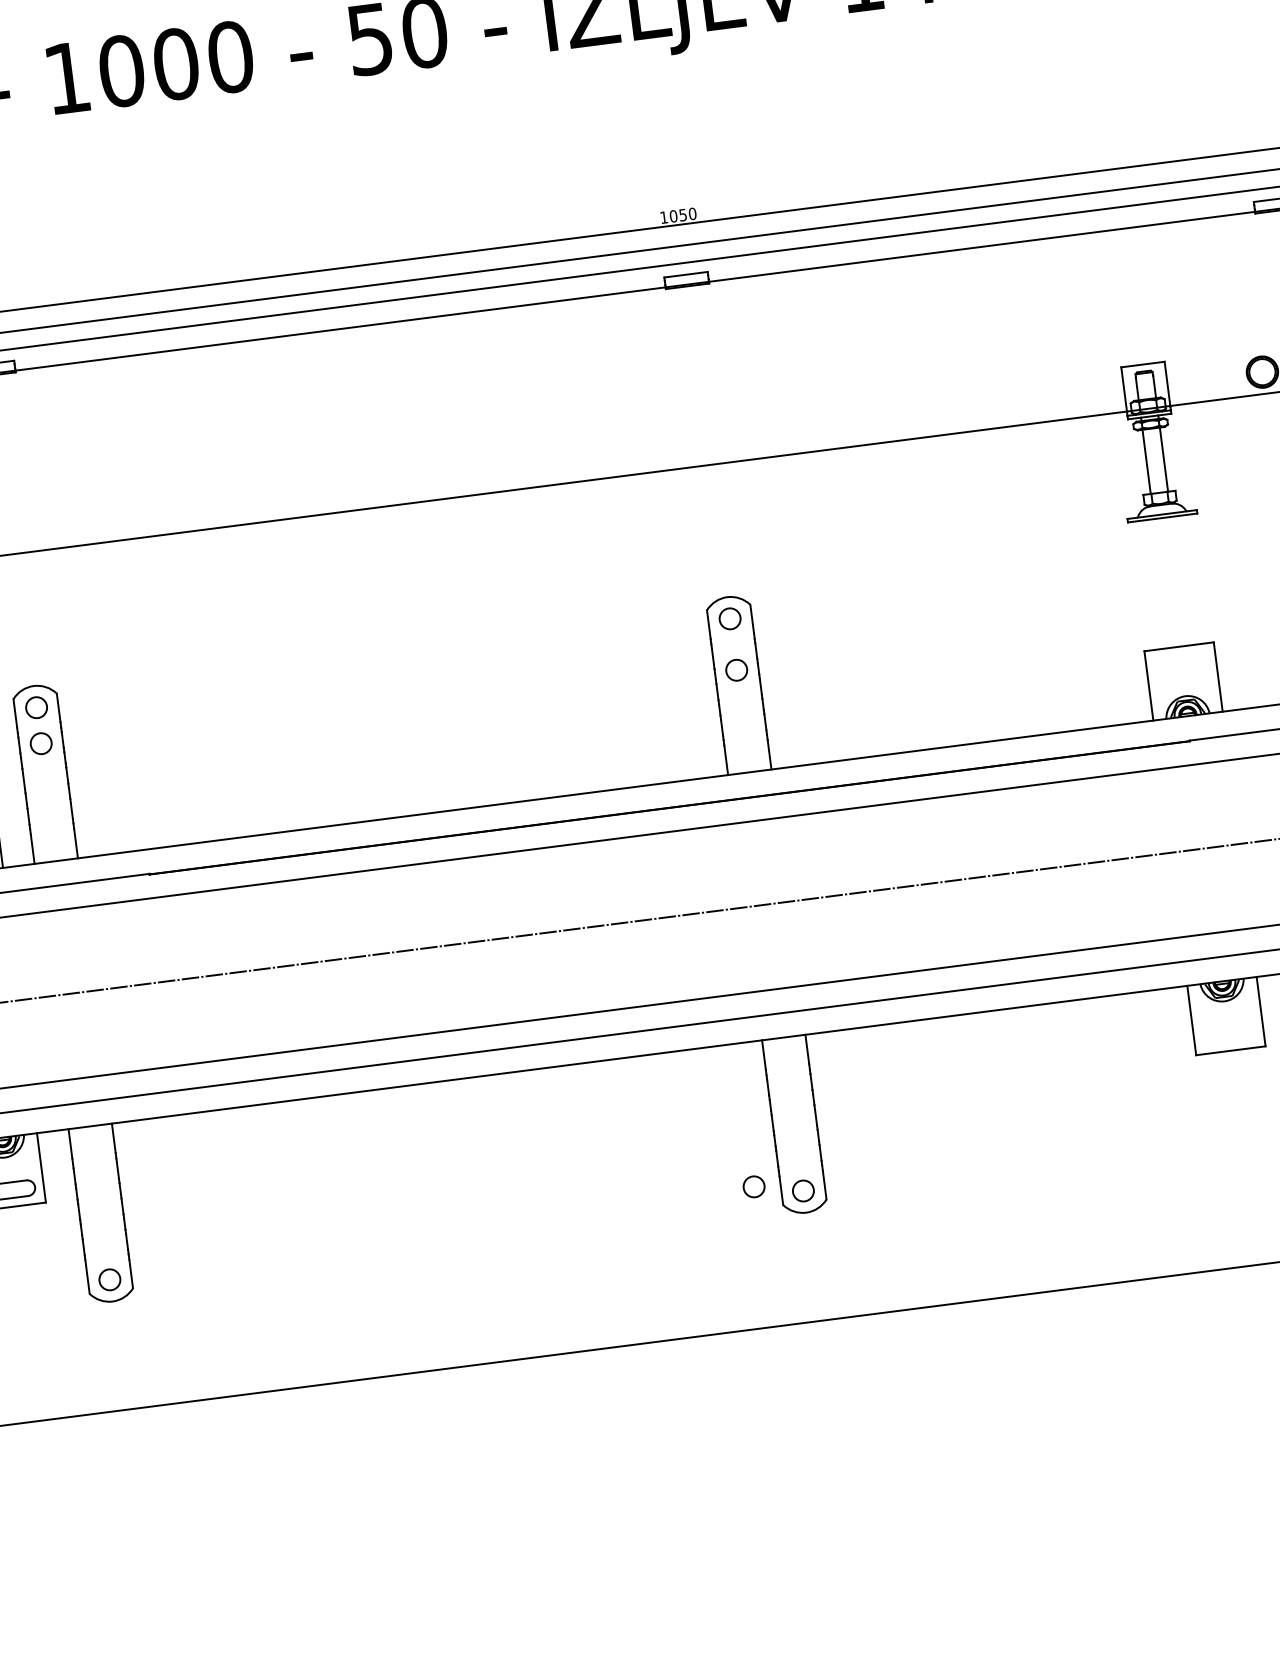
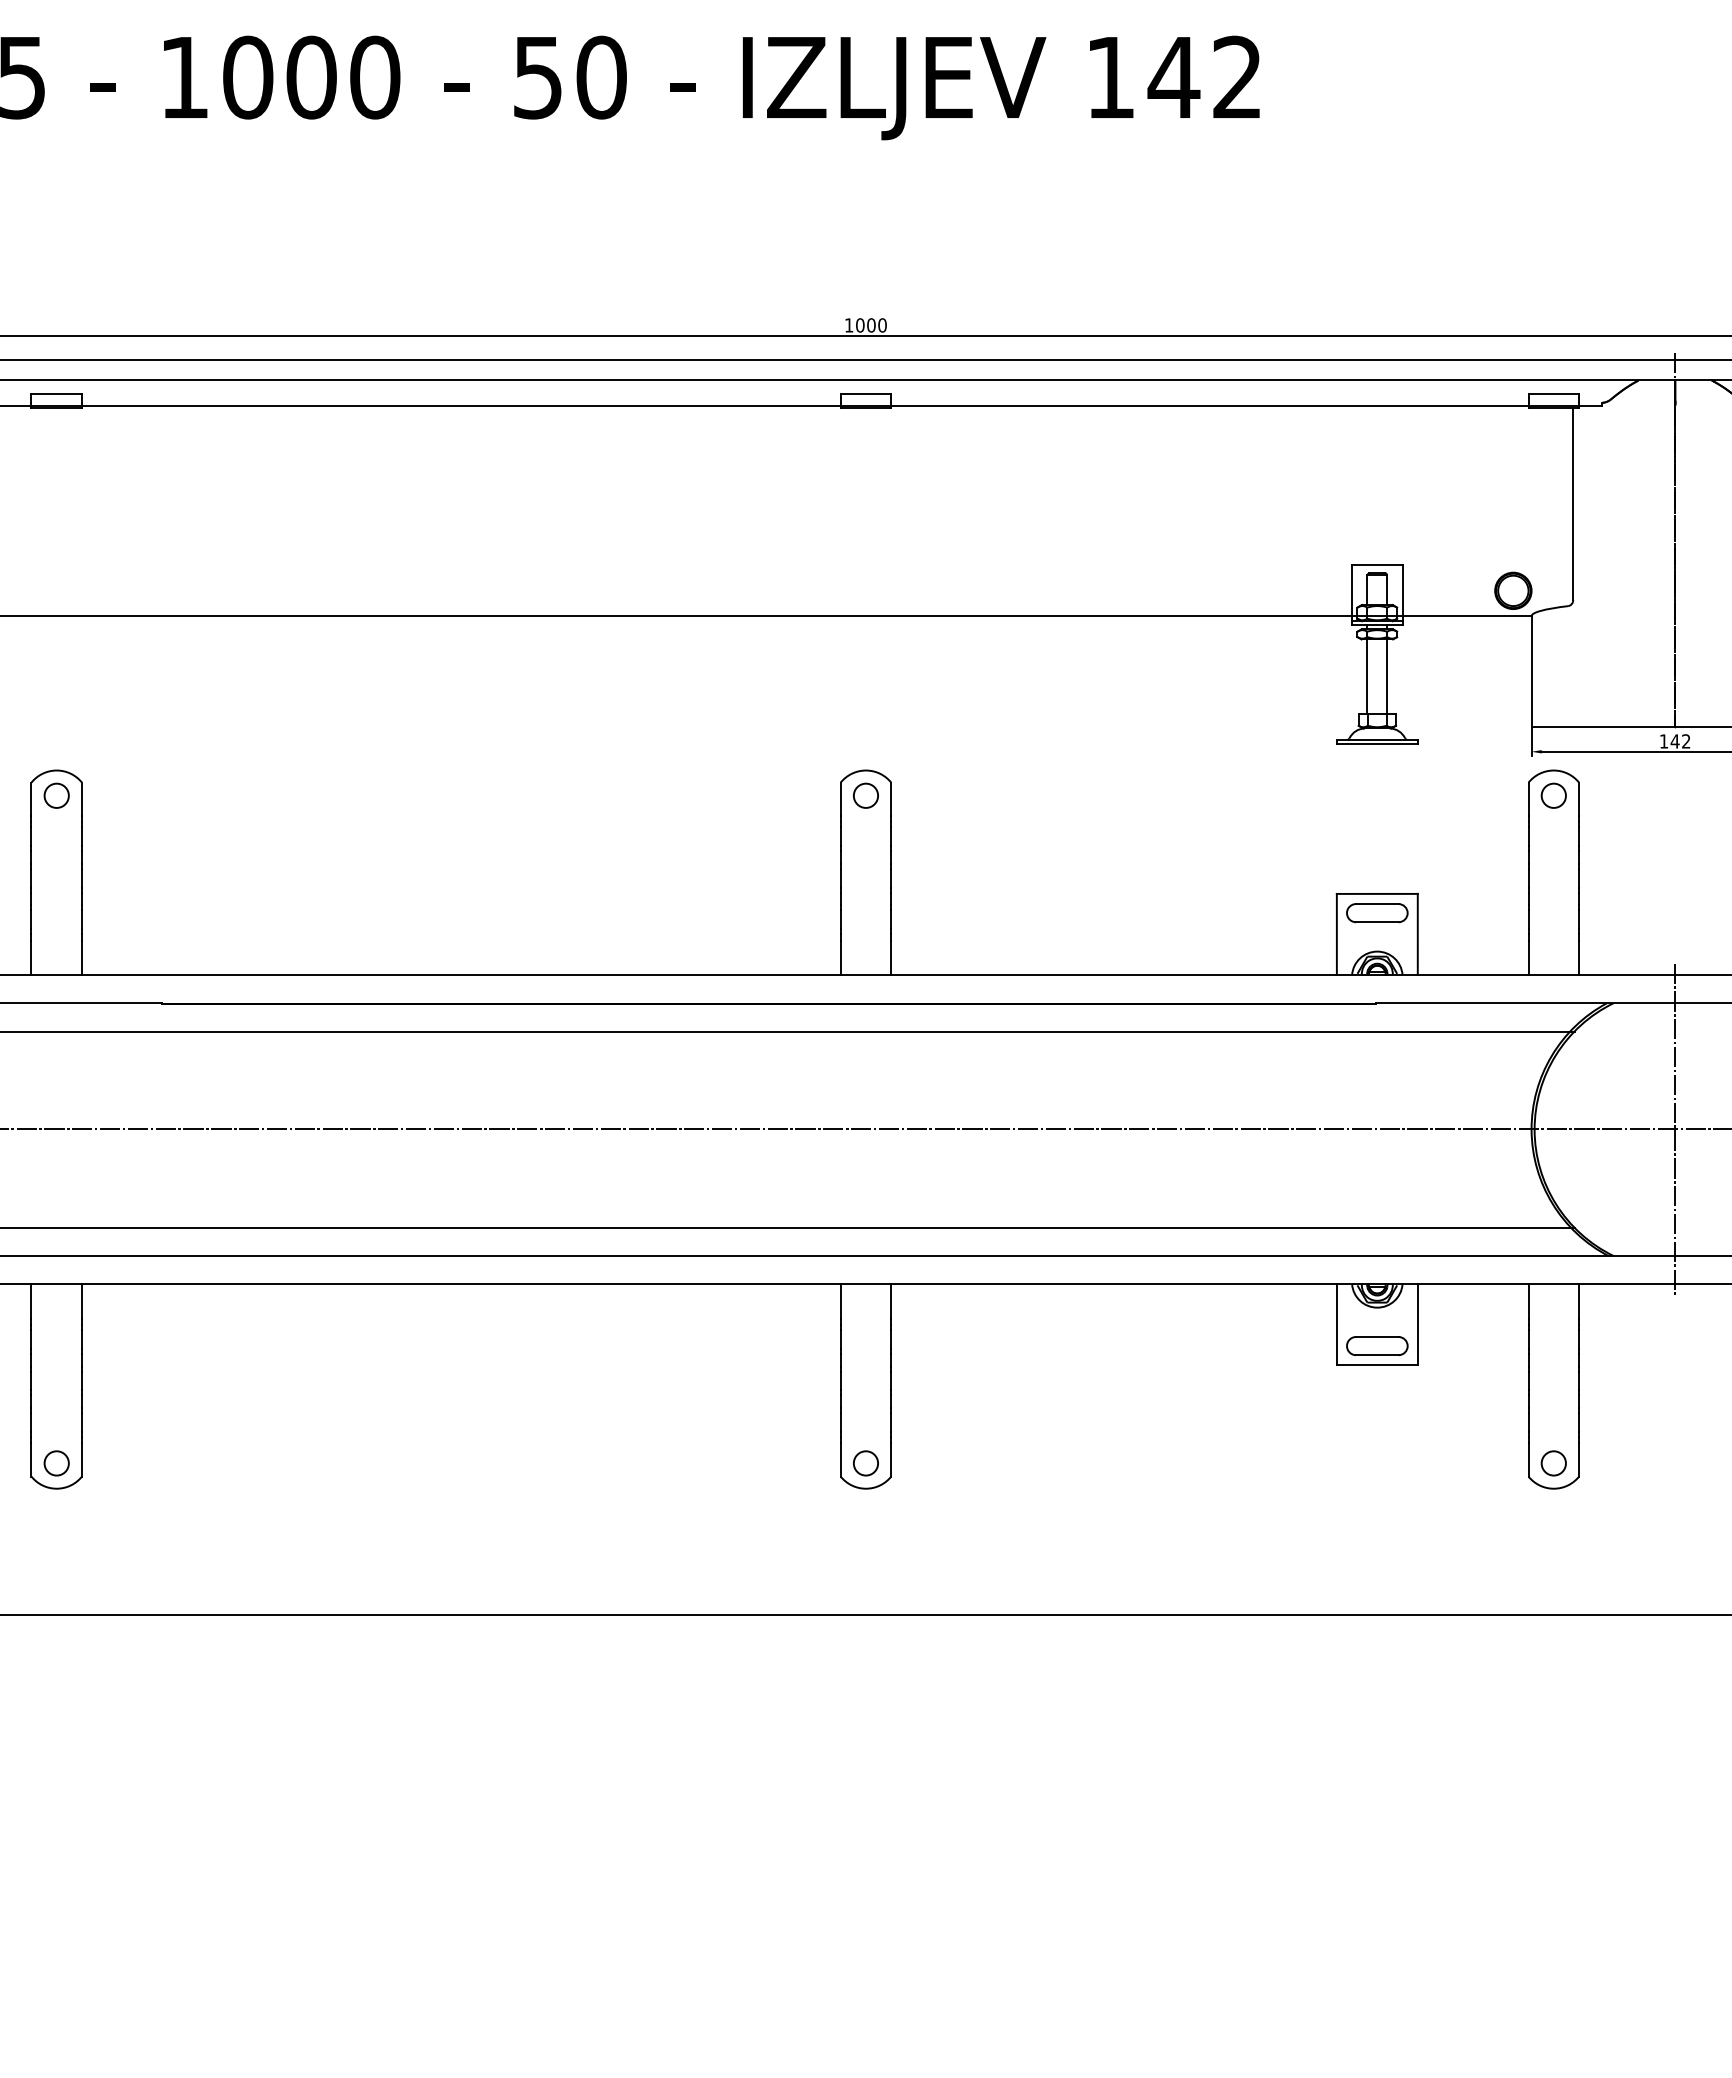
text: (683, 215) -> (871, 325), 1050 -> 1000
part: (1181, 663) -> (1377, 913), added
circle: (736, 670) -> (865, 855), removed
circle: (40, 743) -> (56, 837), removed
part: (1228, 1034) -> (1377, 1346), added
circle: (753, 1186) -> (809, 1451), removed

